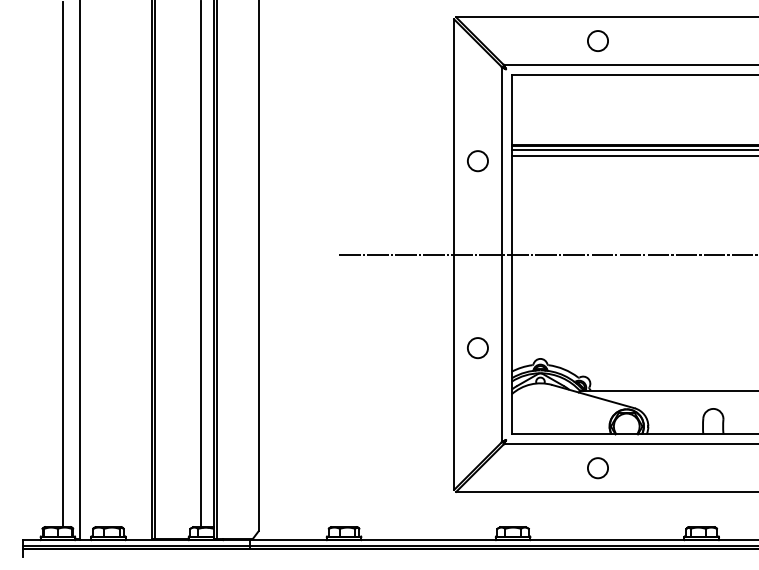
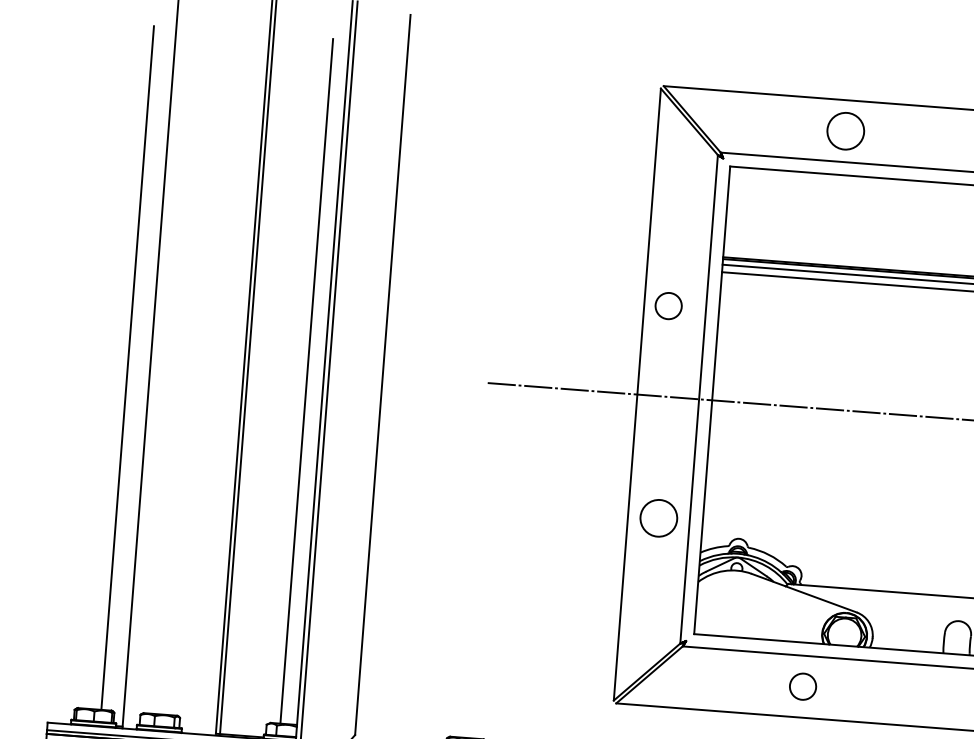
circle: (597, 40) -> (845, 130), size x1.4
circle: (477, 161) -> (668, 306), moved
circle: (477, 348) -> (658, 518), size x1.4

